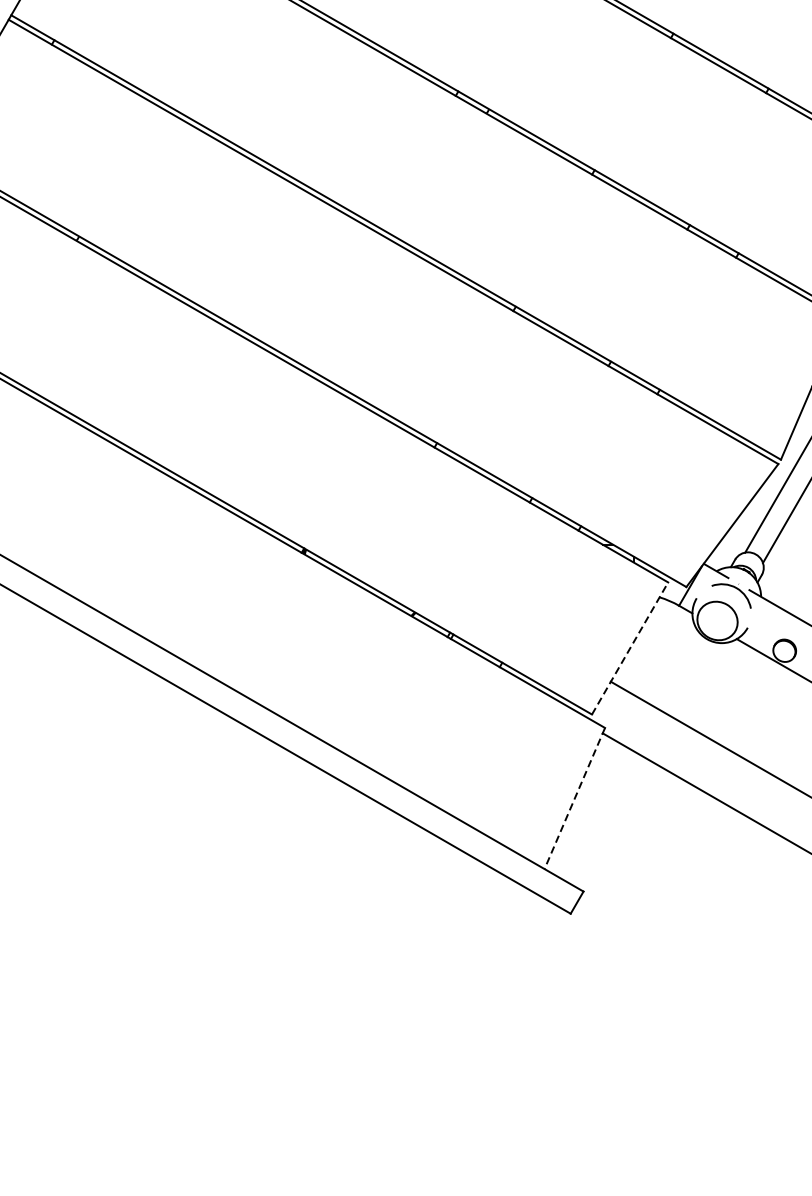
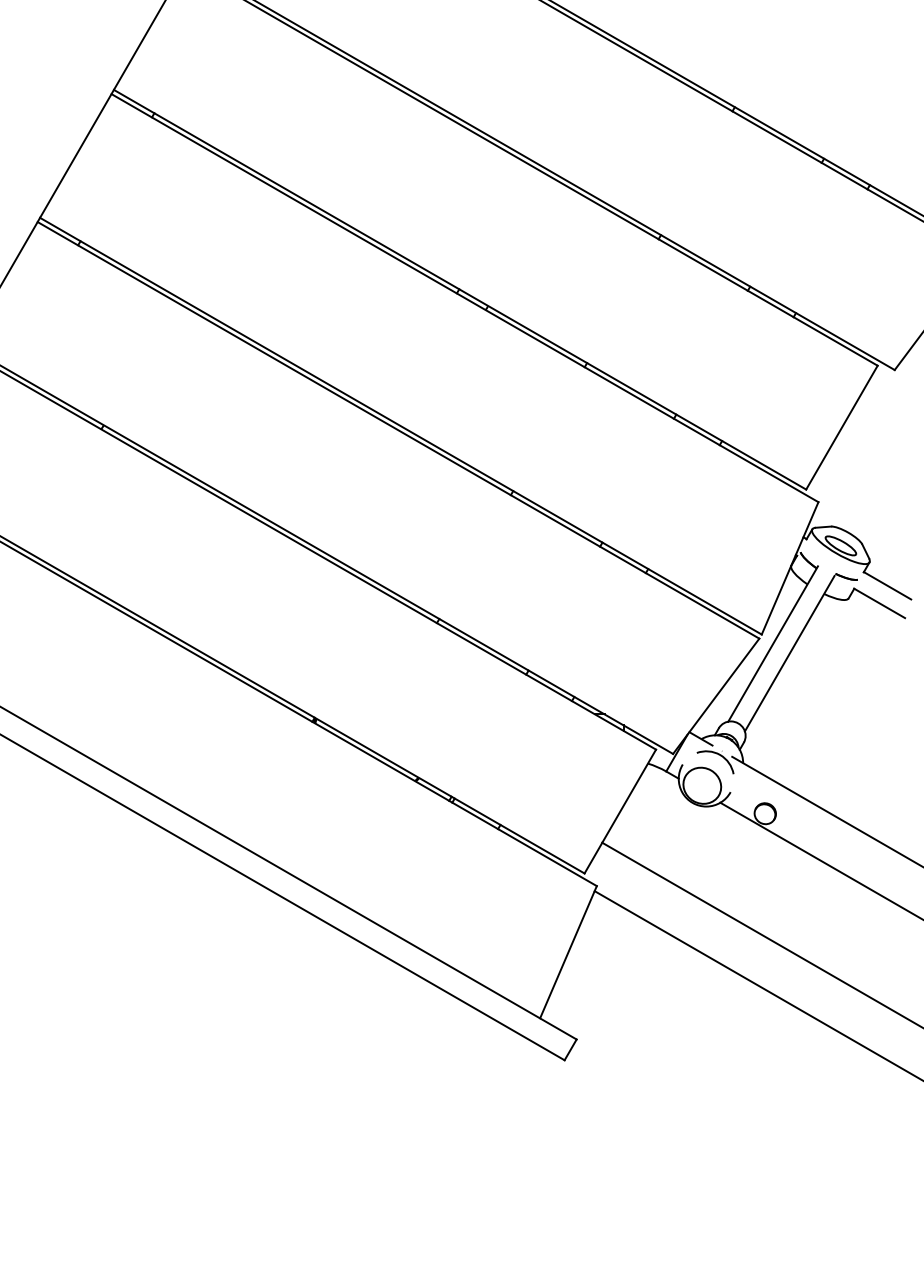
line: (630, 648) -> (620, 811), dashed -> solid
line: (574, 798) -> (568, 952), dashed -> solid

